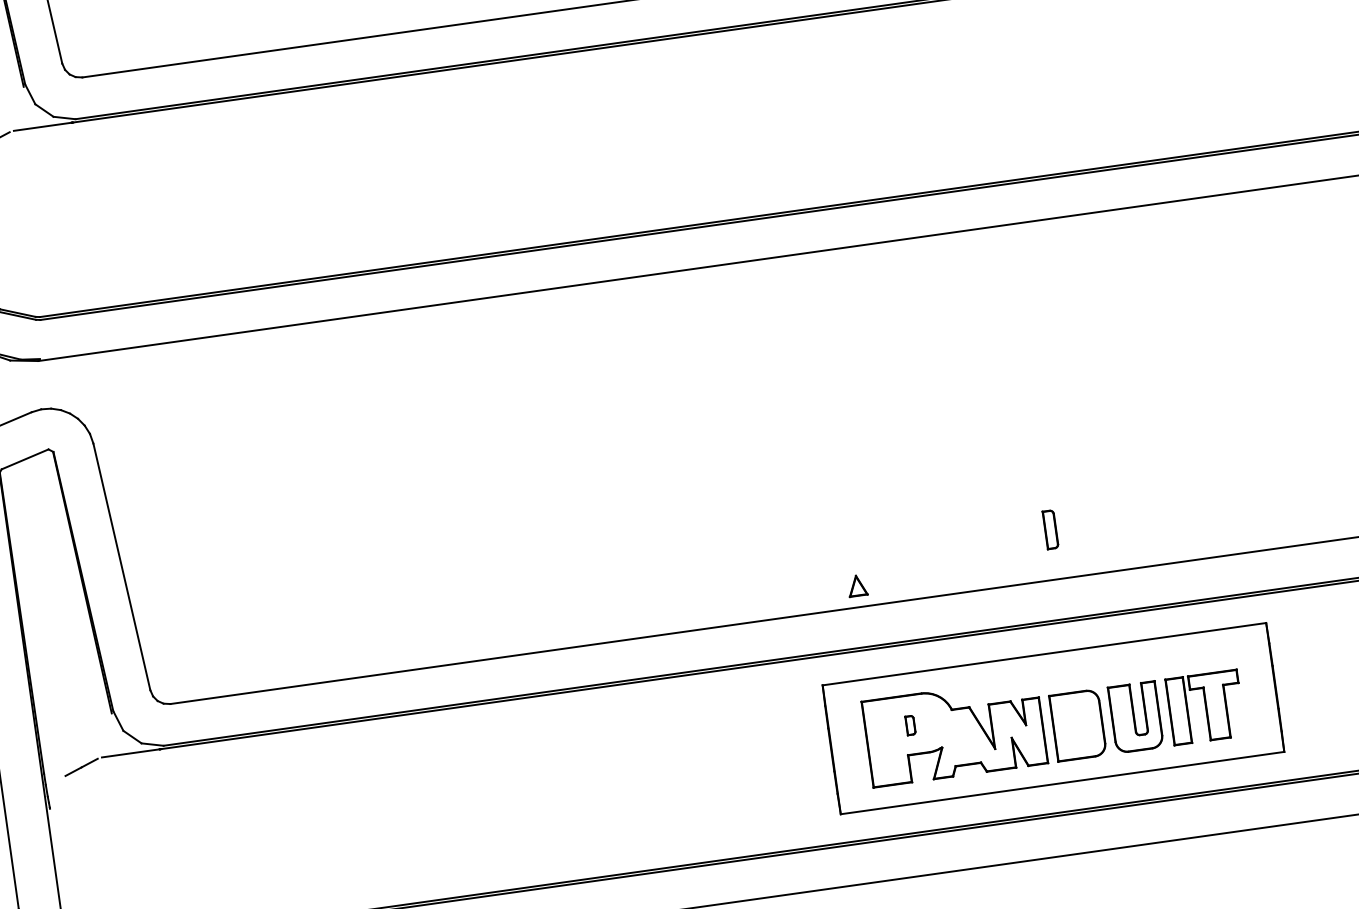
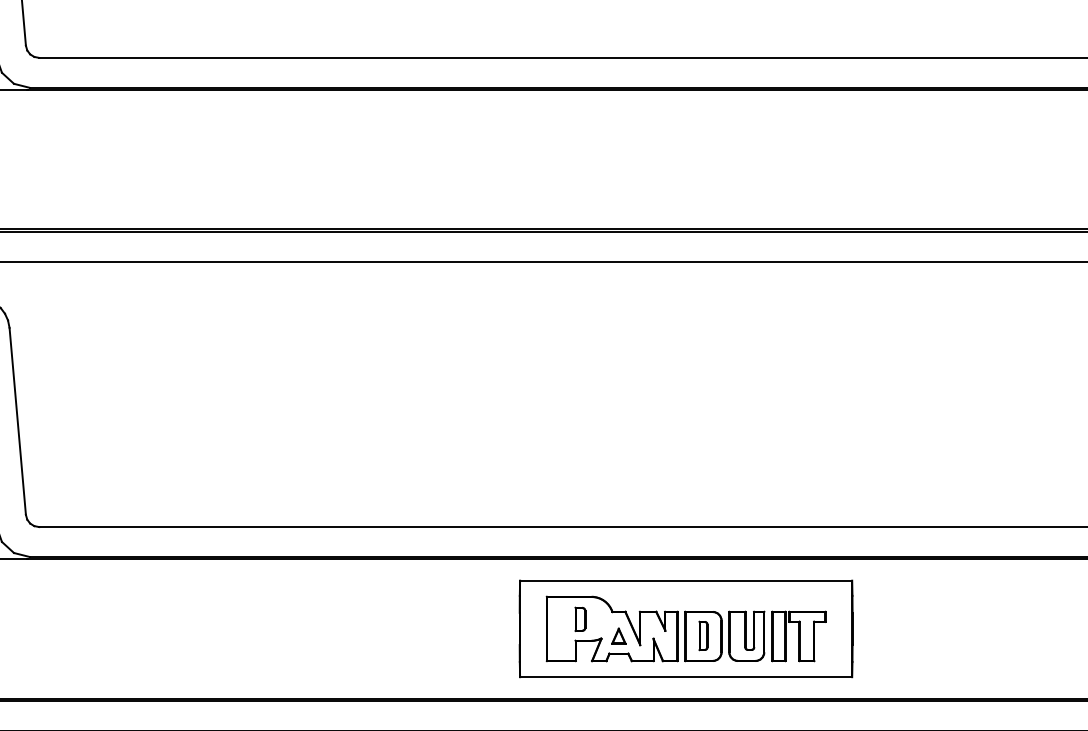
part: (1050, 529) -> (703, 635), moved
part: (856, 584) -> (618, 635), moved
part: (910, 724) -> (580, 618), size x1.67

